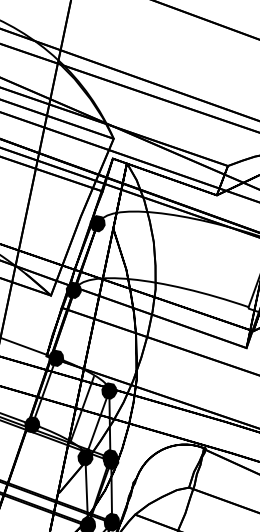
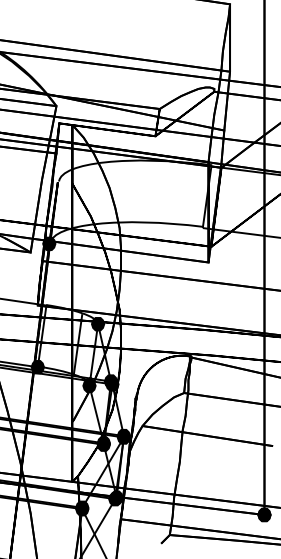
fill: (97, 223) -> (57, 182), removed
fill: (56, 358) -> (46, 305), removed

